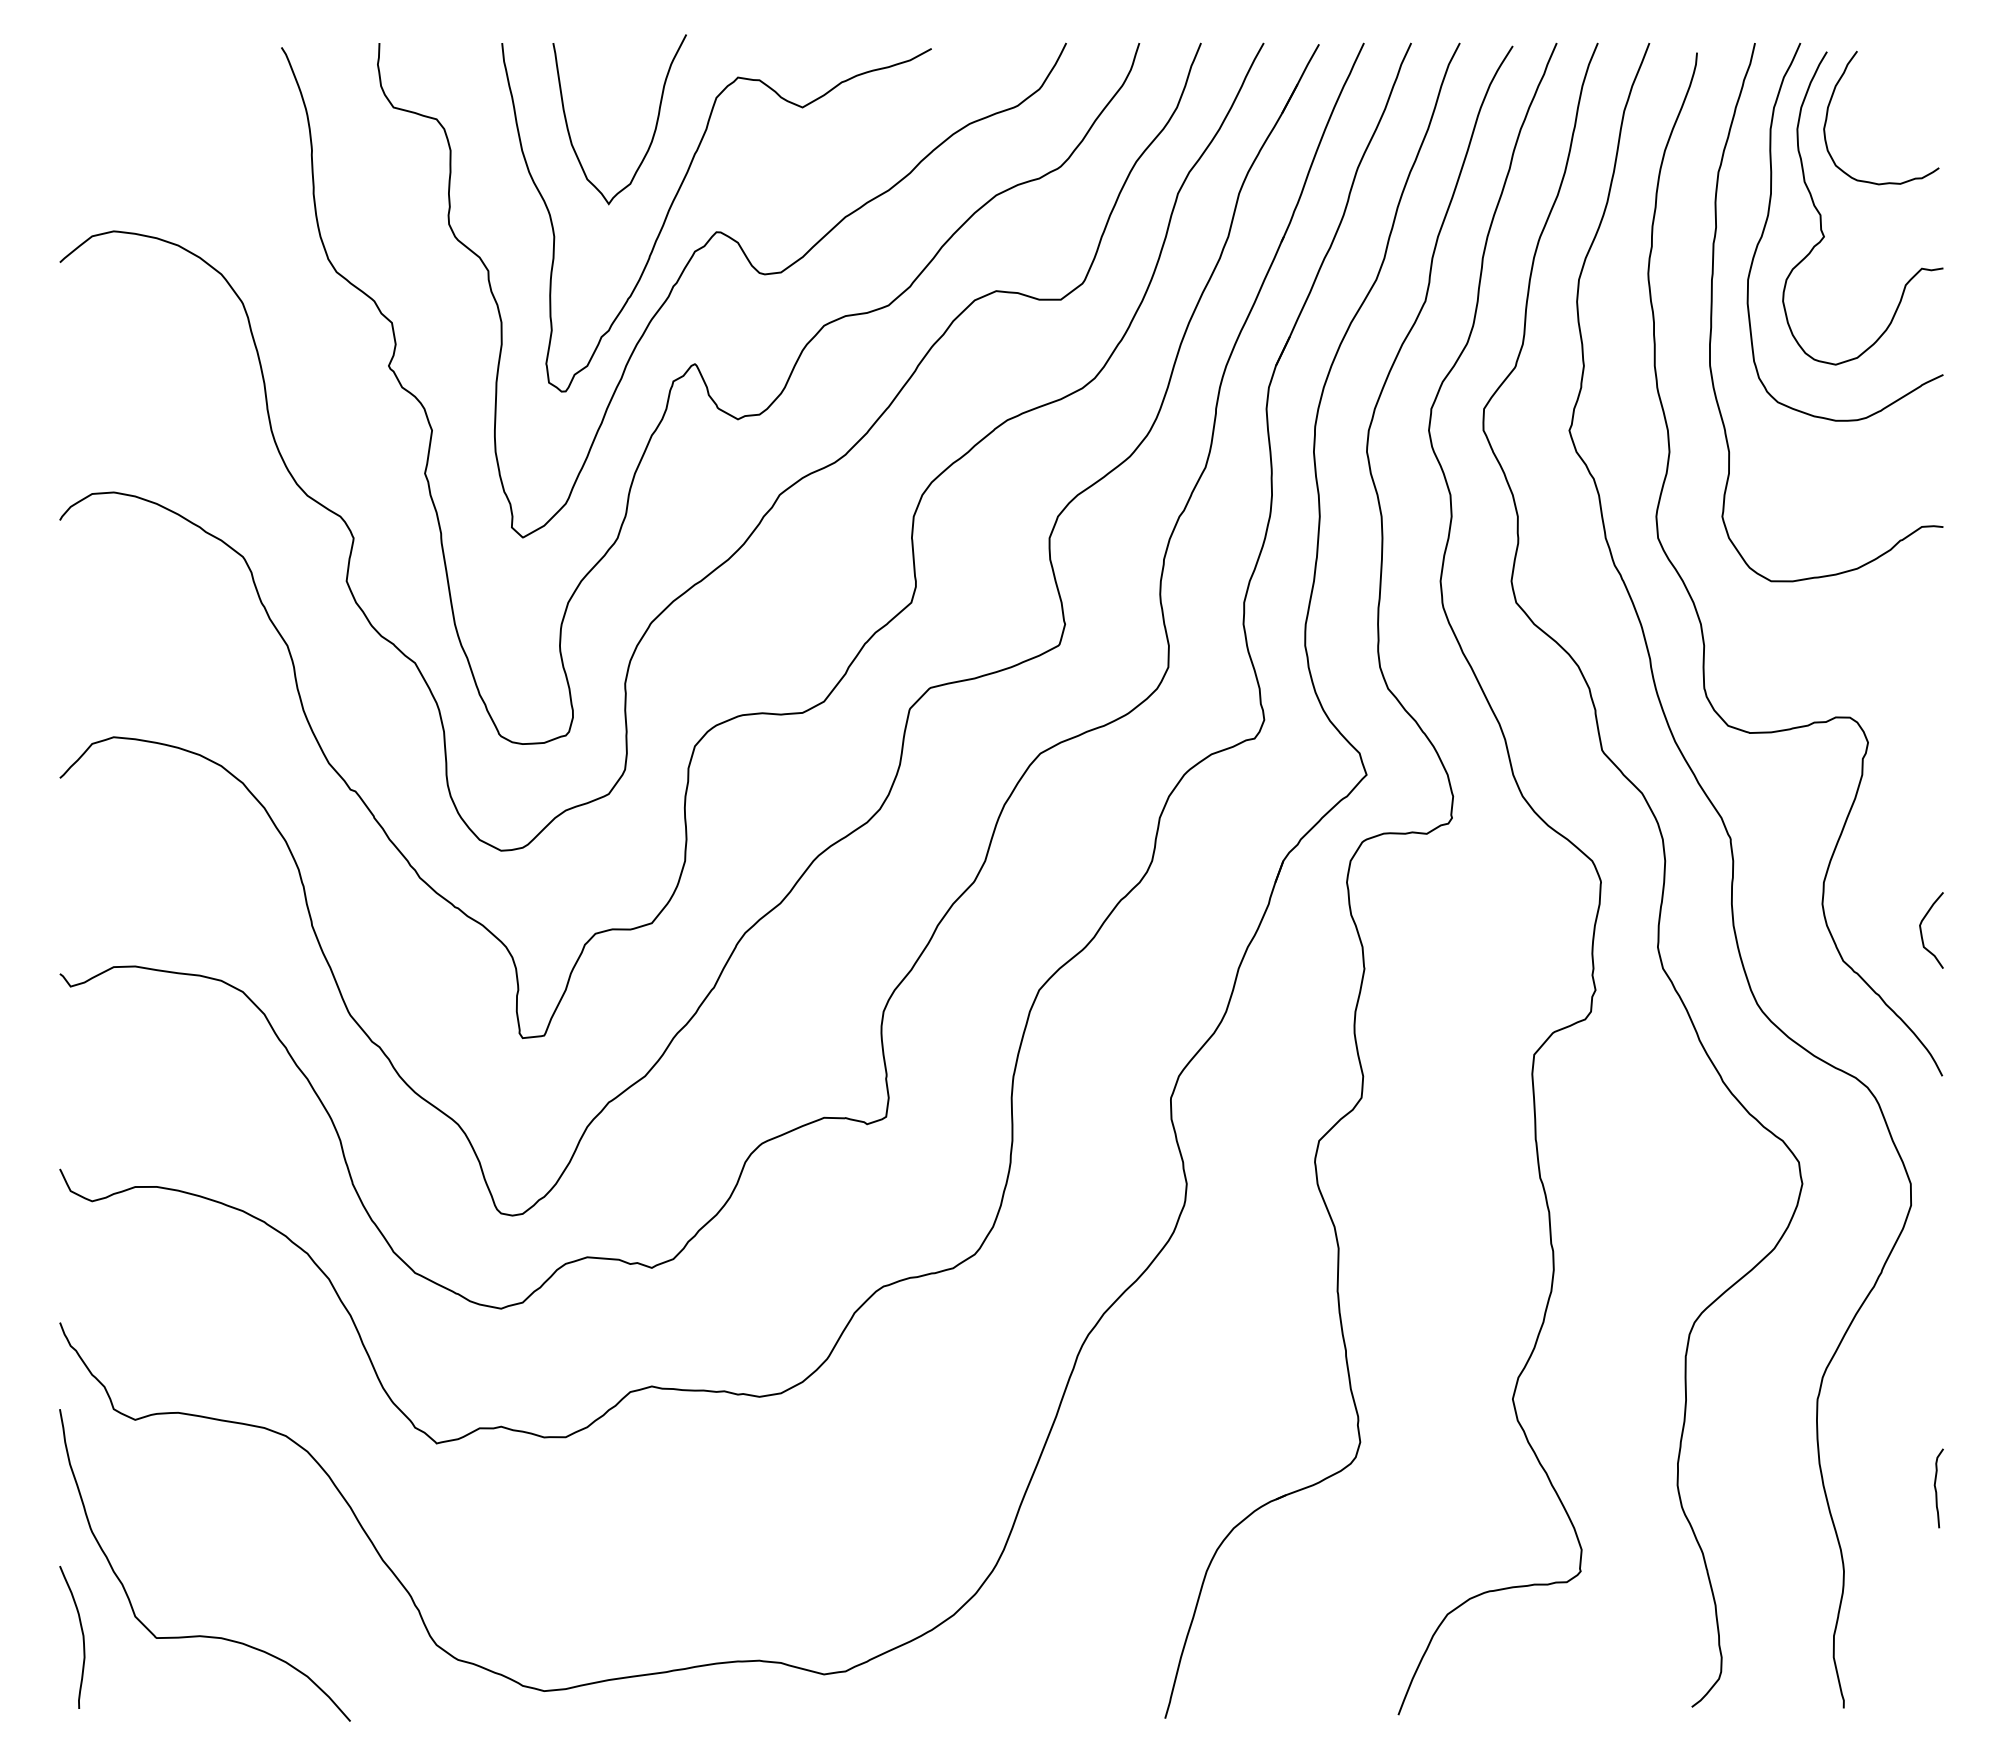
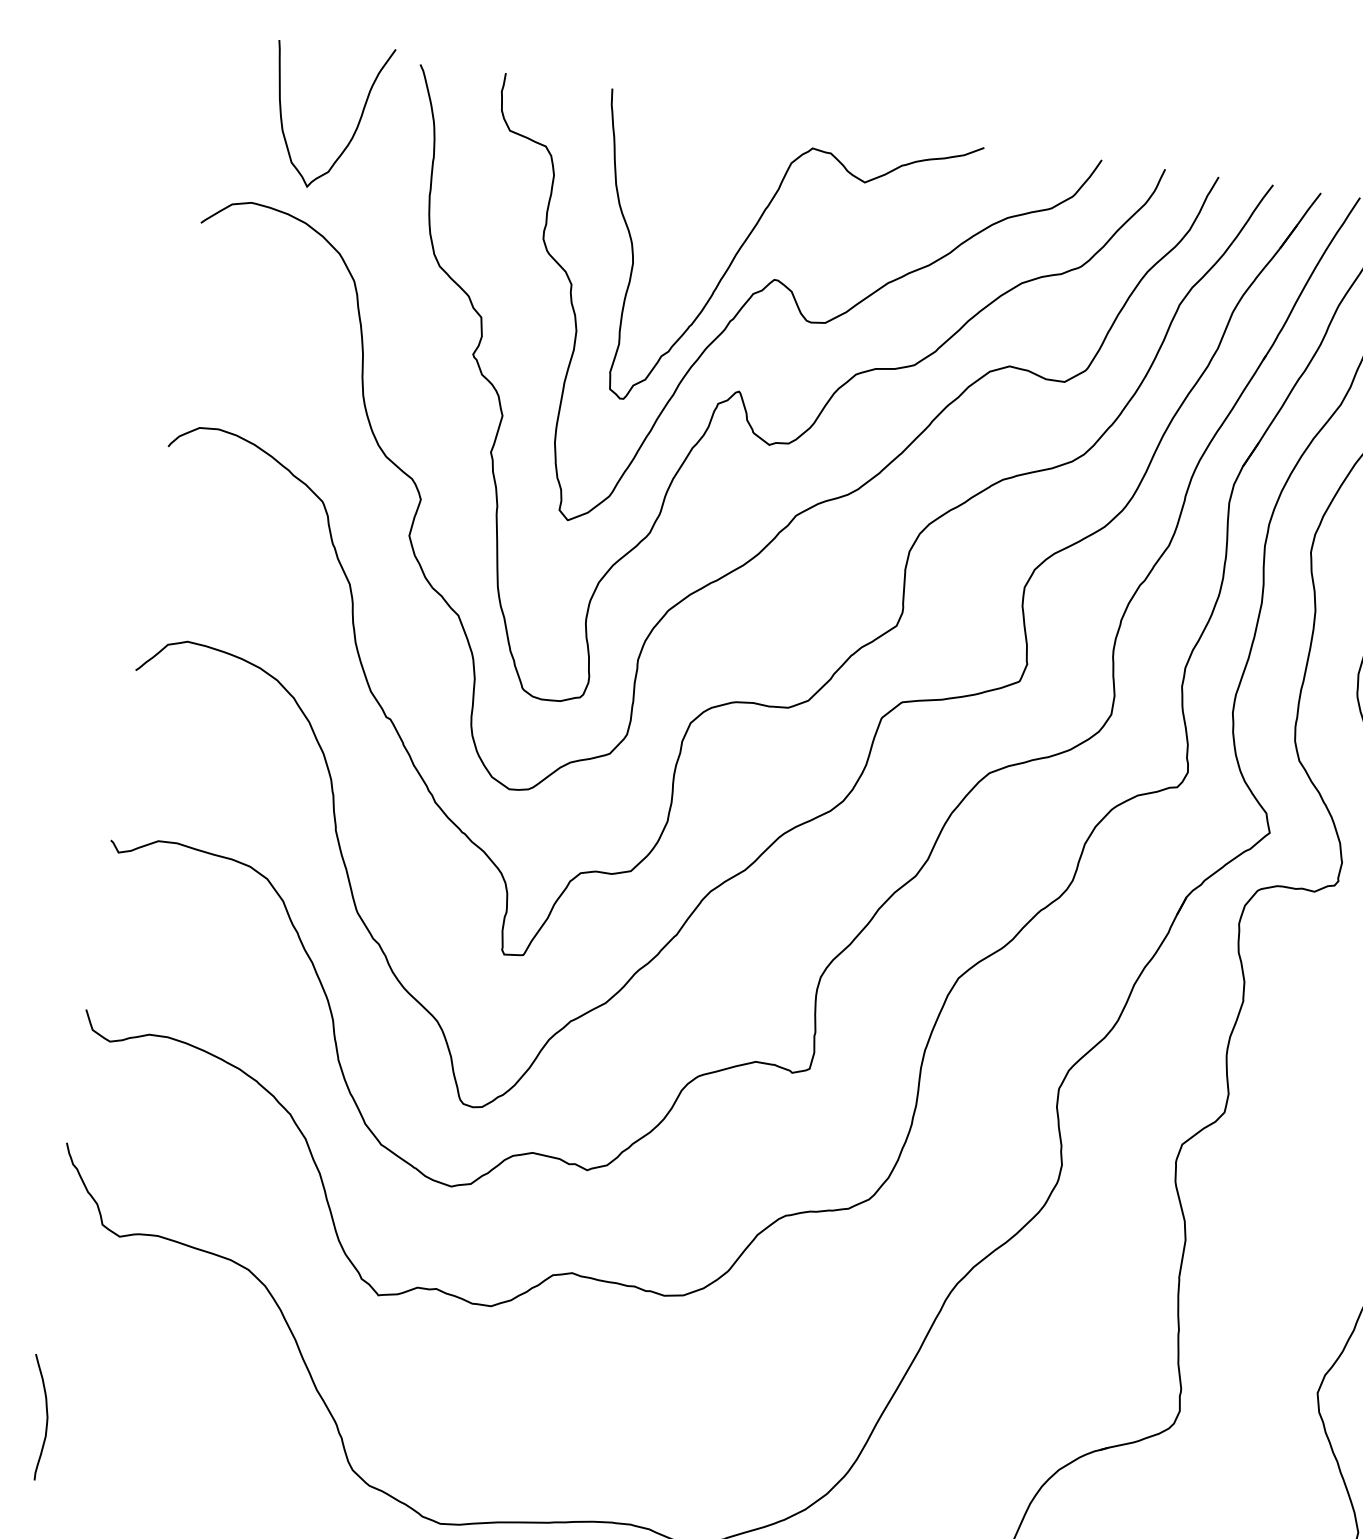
curve: (655, 124) -> (357, 123), moved
curve: (204, 1635) -> (152, 1432), removed

